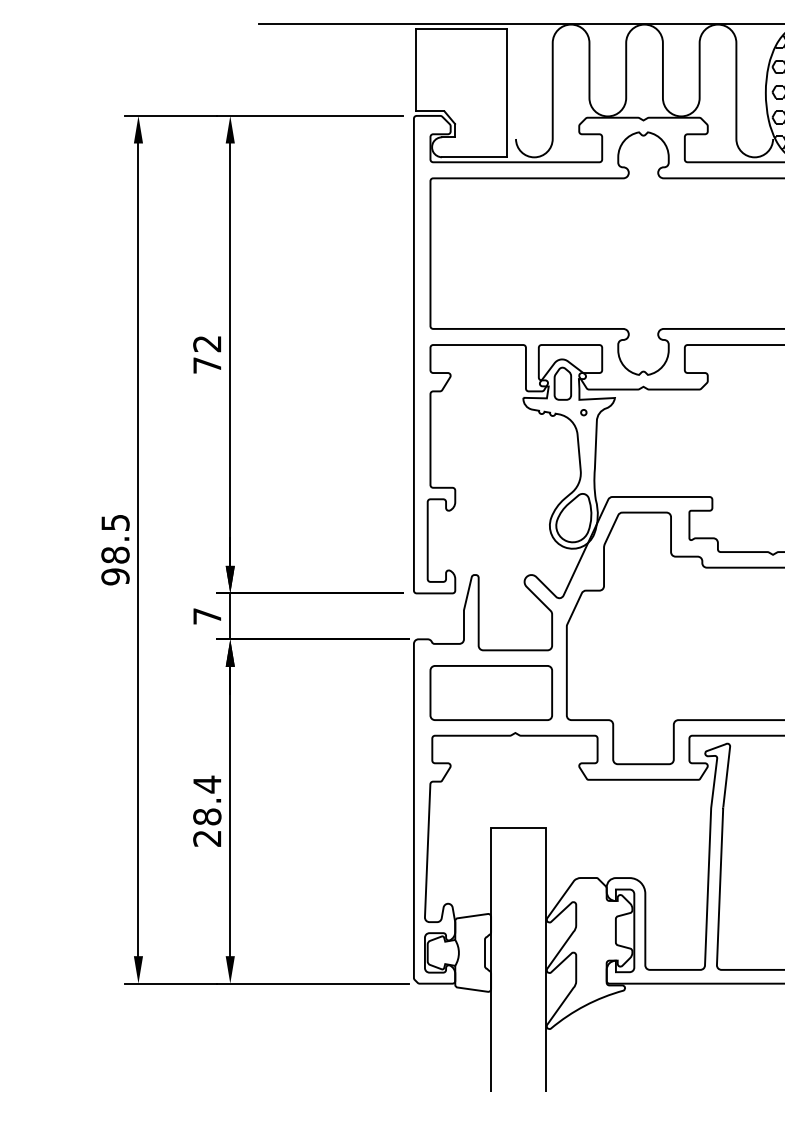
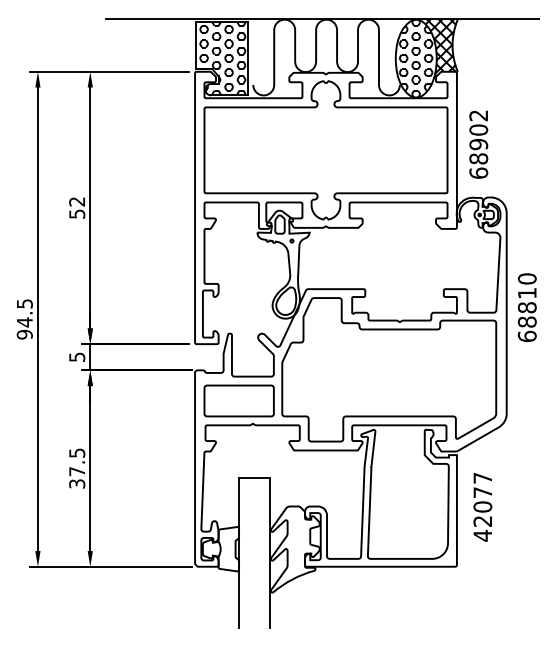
hatch: (462, 92) -> (222, 58), added
text: (207, 364) -> (77, 213), 72 -> 52
text: (114, 555) -> (24, 322), 98.5 -> 94.5
text: (207, 615) -> (77, 356), 7 -> 5
text: (207, 811) -> (77, 468), 28.4 -> 37.5

